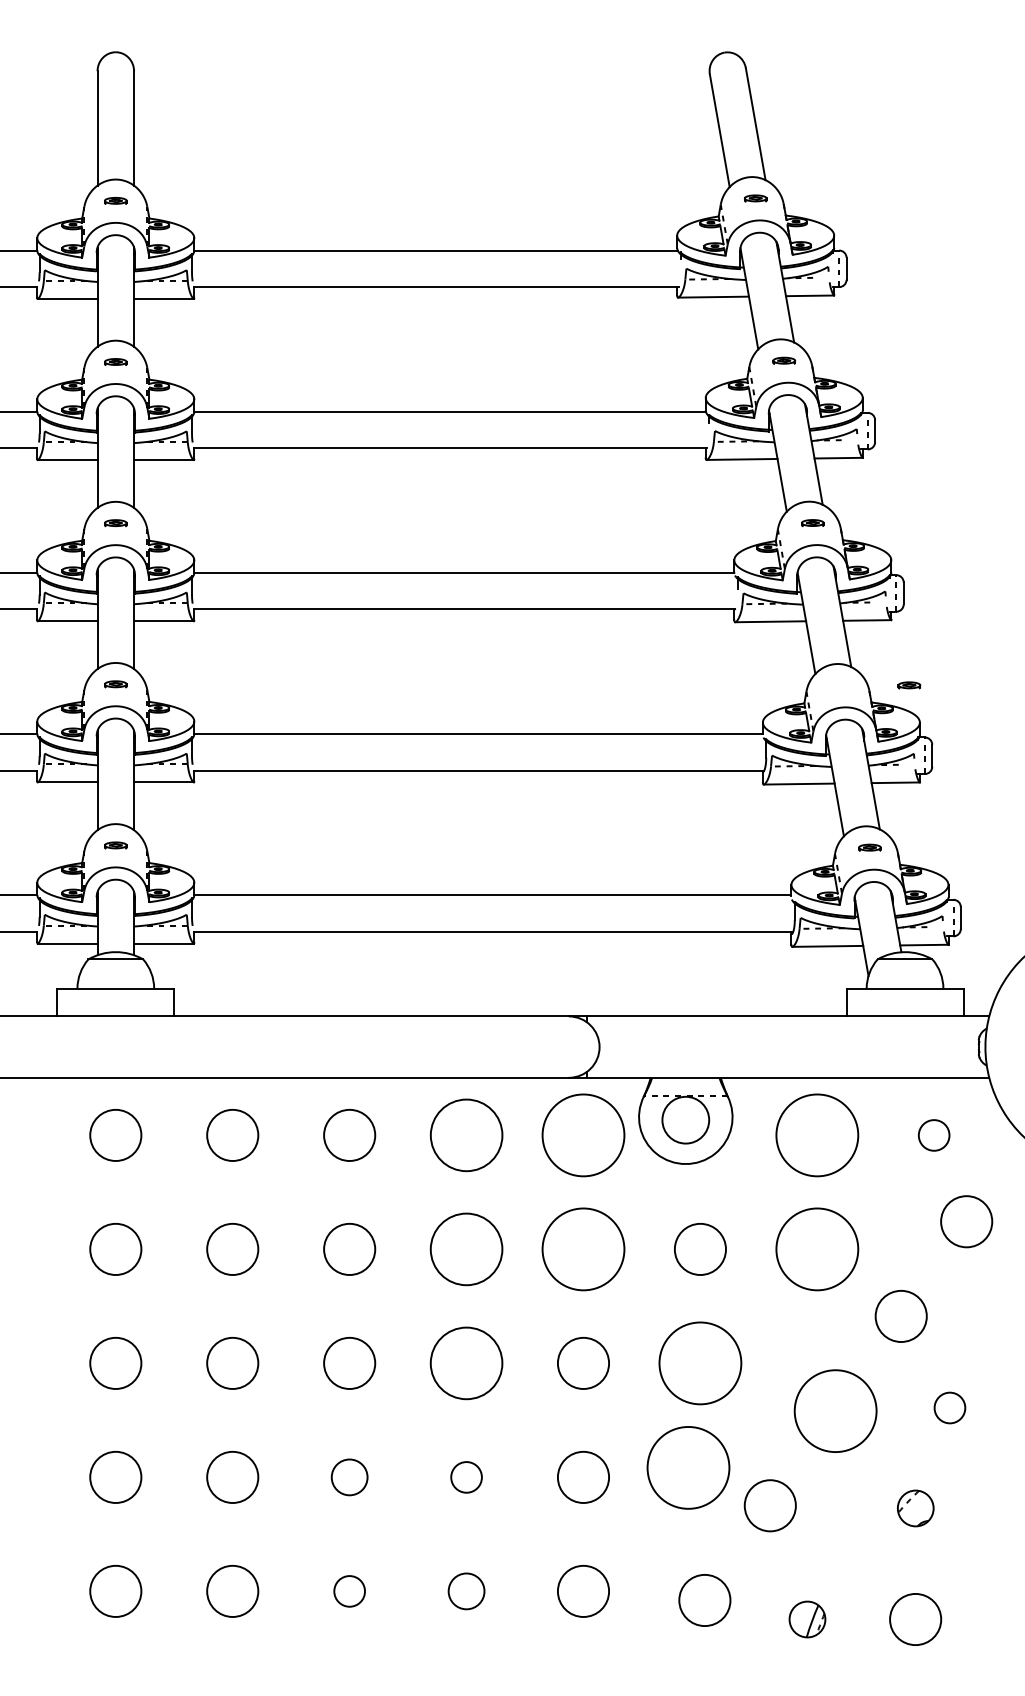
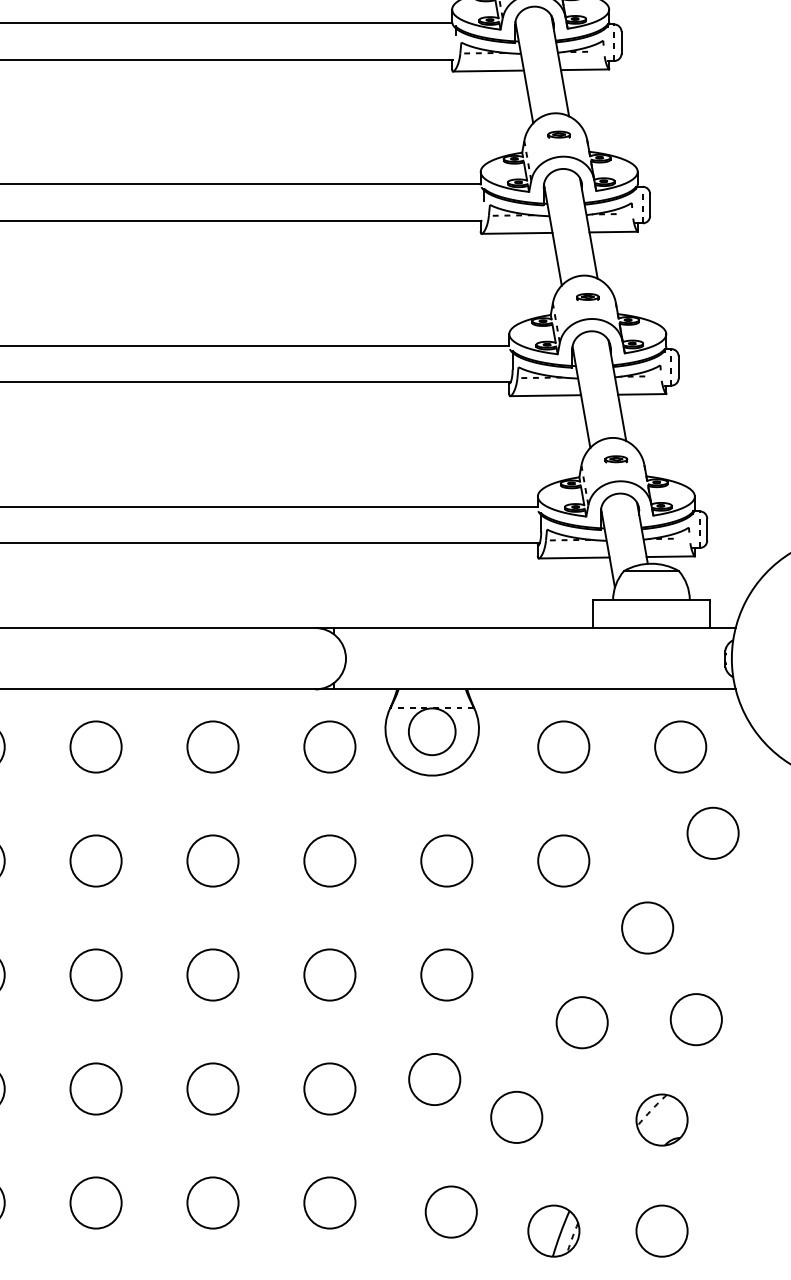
part: (909, 685) -> (587, 297), moved
circle: (583, 1134) -> (329, 746), size x0.62
circle: (816, 1134) -> (562, 746), size x0.62
circle: (466, 1135) -> (212, 747), size x0.71
circle: (933, 1135) -> (679, 747), size x1.67
circle: (466, 1248) -> (212, 860), size x0.71
circle: (583, 1248) -> (329, 860), size x0.62
circle: (816, 1248) -> (562, 860), size x0.62
circle: (466, 1362) -> (212, 974), size x0.71
circle: (700, 1362) -> (446, 974), size x0.62
circle: (949, 1407) -> (695, 1019), size x1.67
circle: (835, 1410) -> (581, 1022), size x0.62
circle: (687, 1467) -> (433, 1079), size x0.62
circle: (349, 1476) -> (95, 1088), size x1.43
circle: (466, 1476) -> (212, 1088), size x1.67
part: (915, 1508) -> (661, 1120), size x1.43
circle: (349, 1590) -> (95, 1202), size x1.67
circle: (466, 1590) -> (212, 1202), size x1.43
part: (807, 1619) -> (553, 1231), size x1.43

